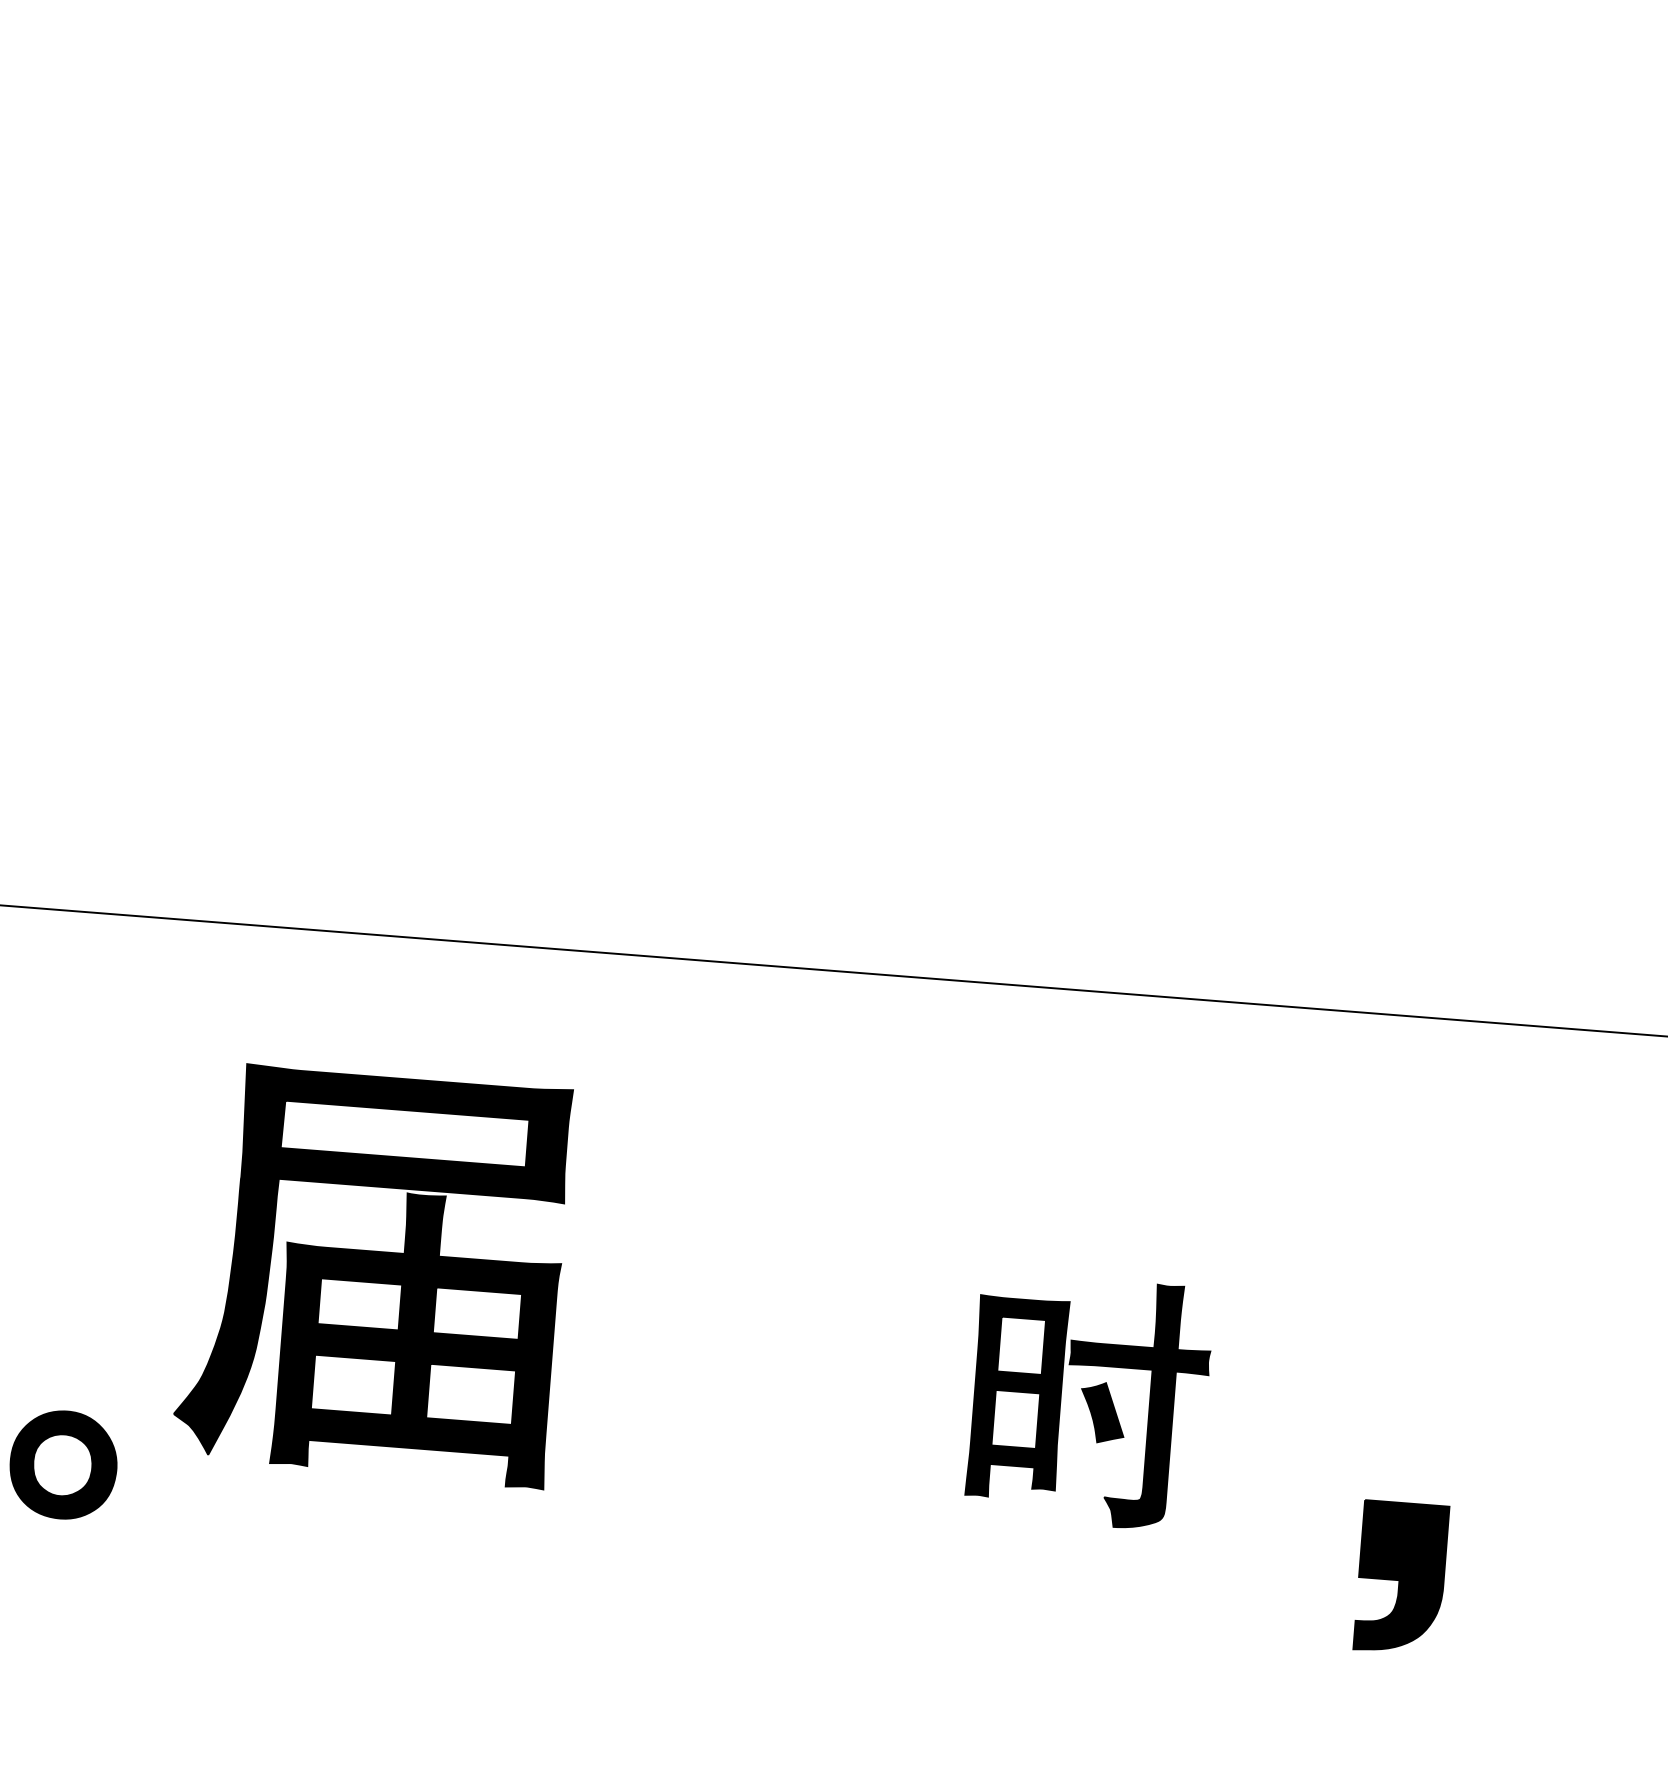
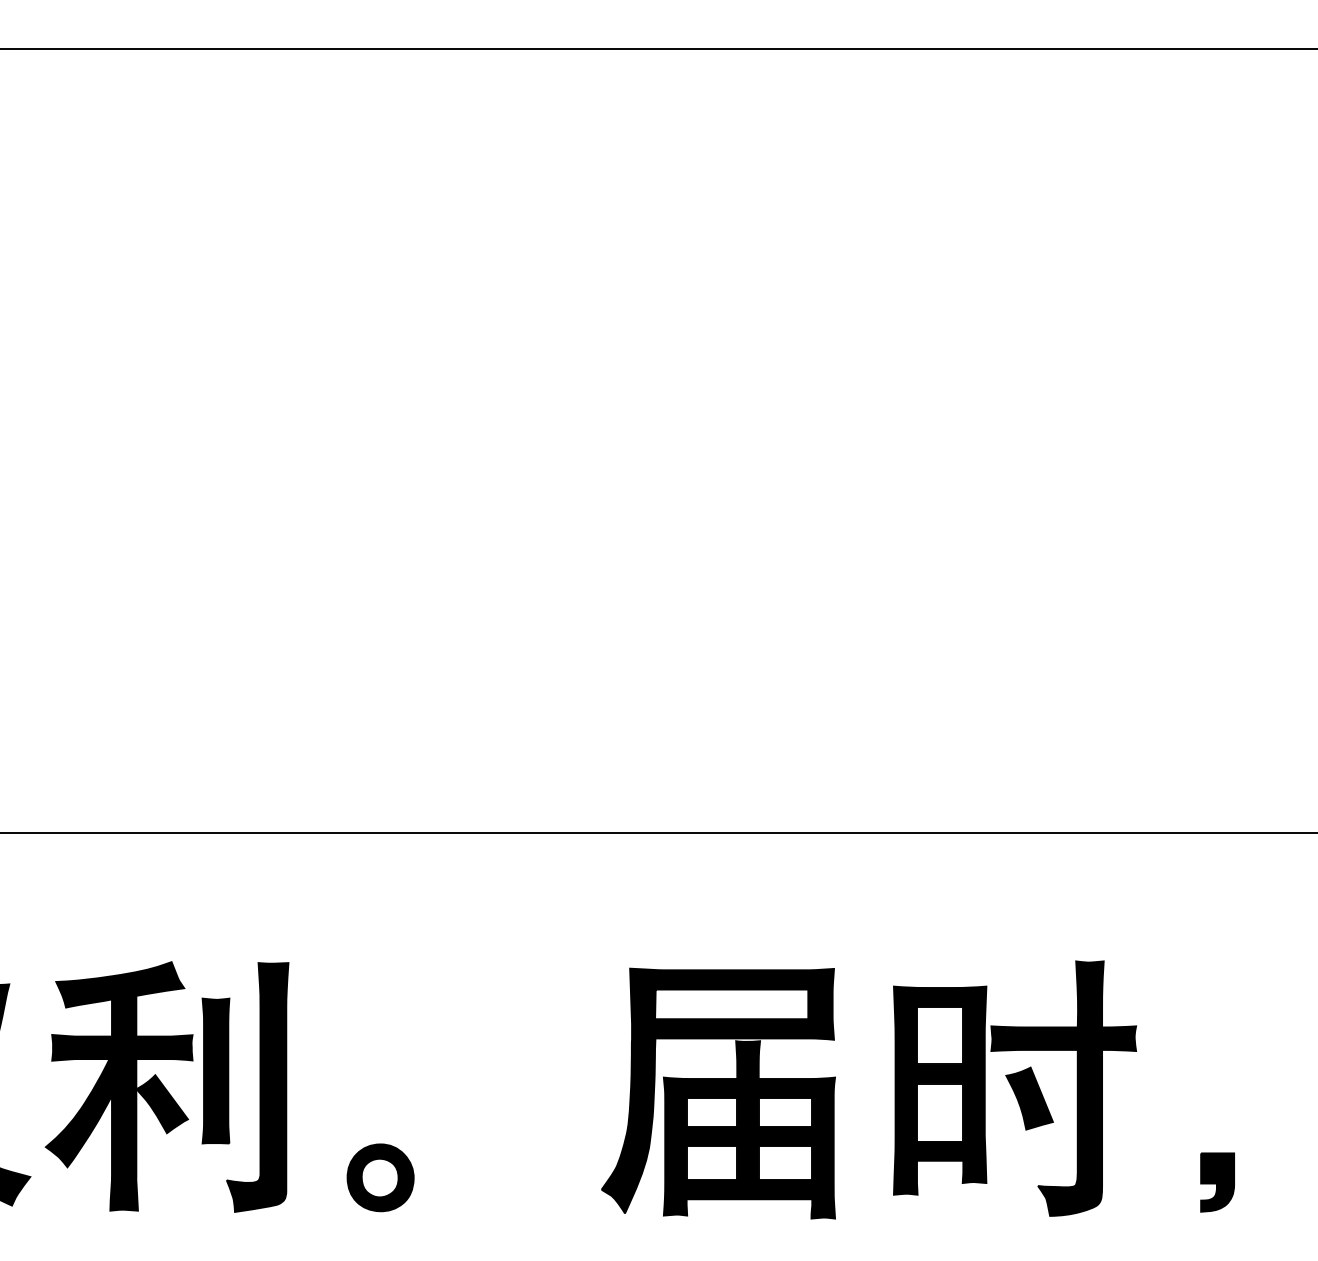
part: (372, 1274) -> (718, 1093), moved
part: (1089, 1402) -> (1015, 1088), size x1.67
part: (1401, 1577) -> (1217, 1182), size x0.62

